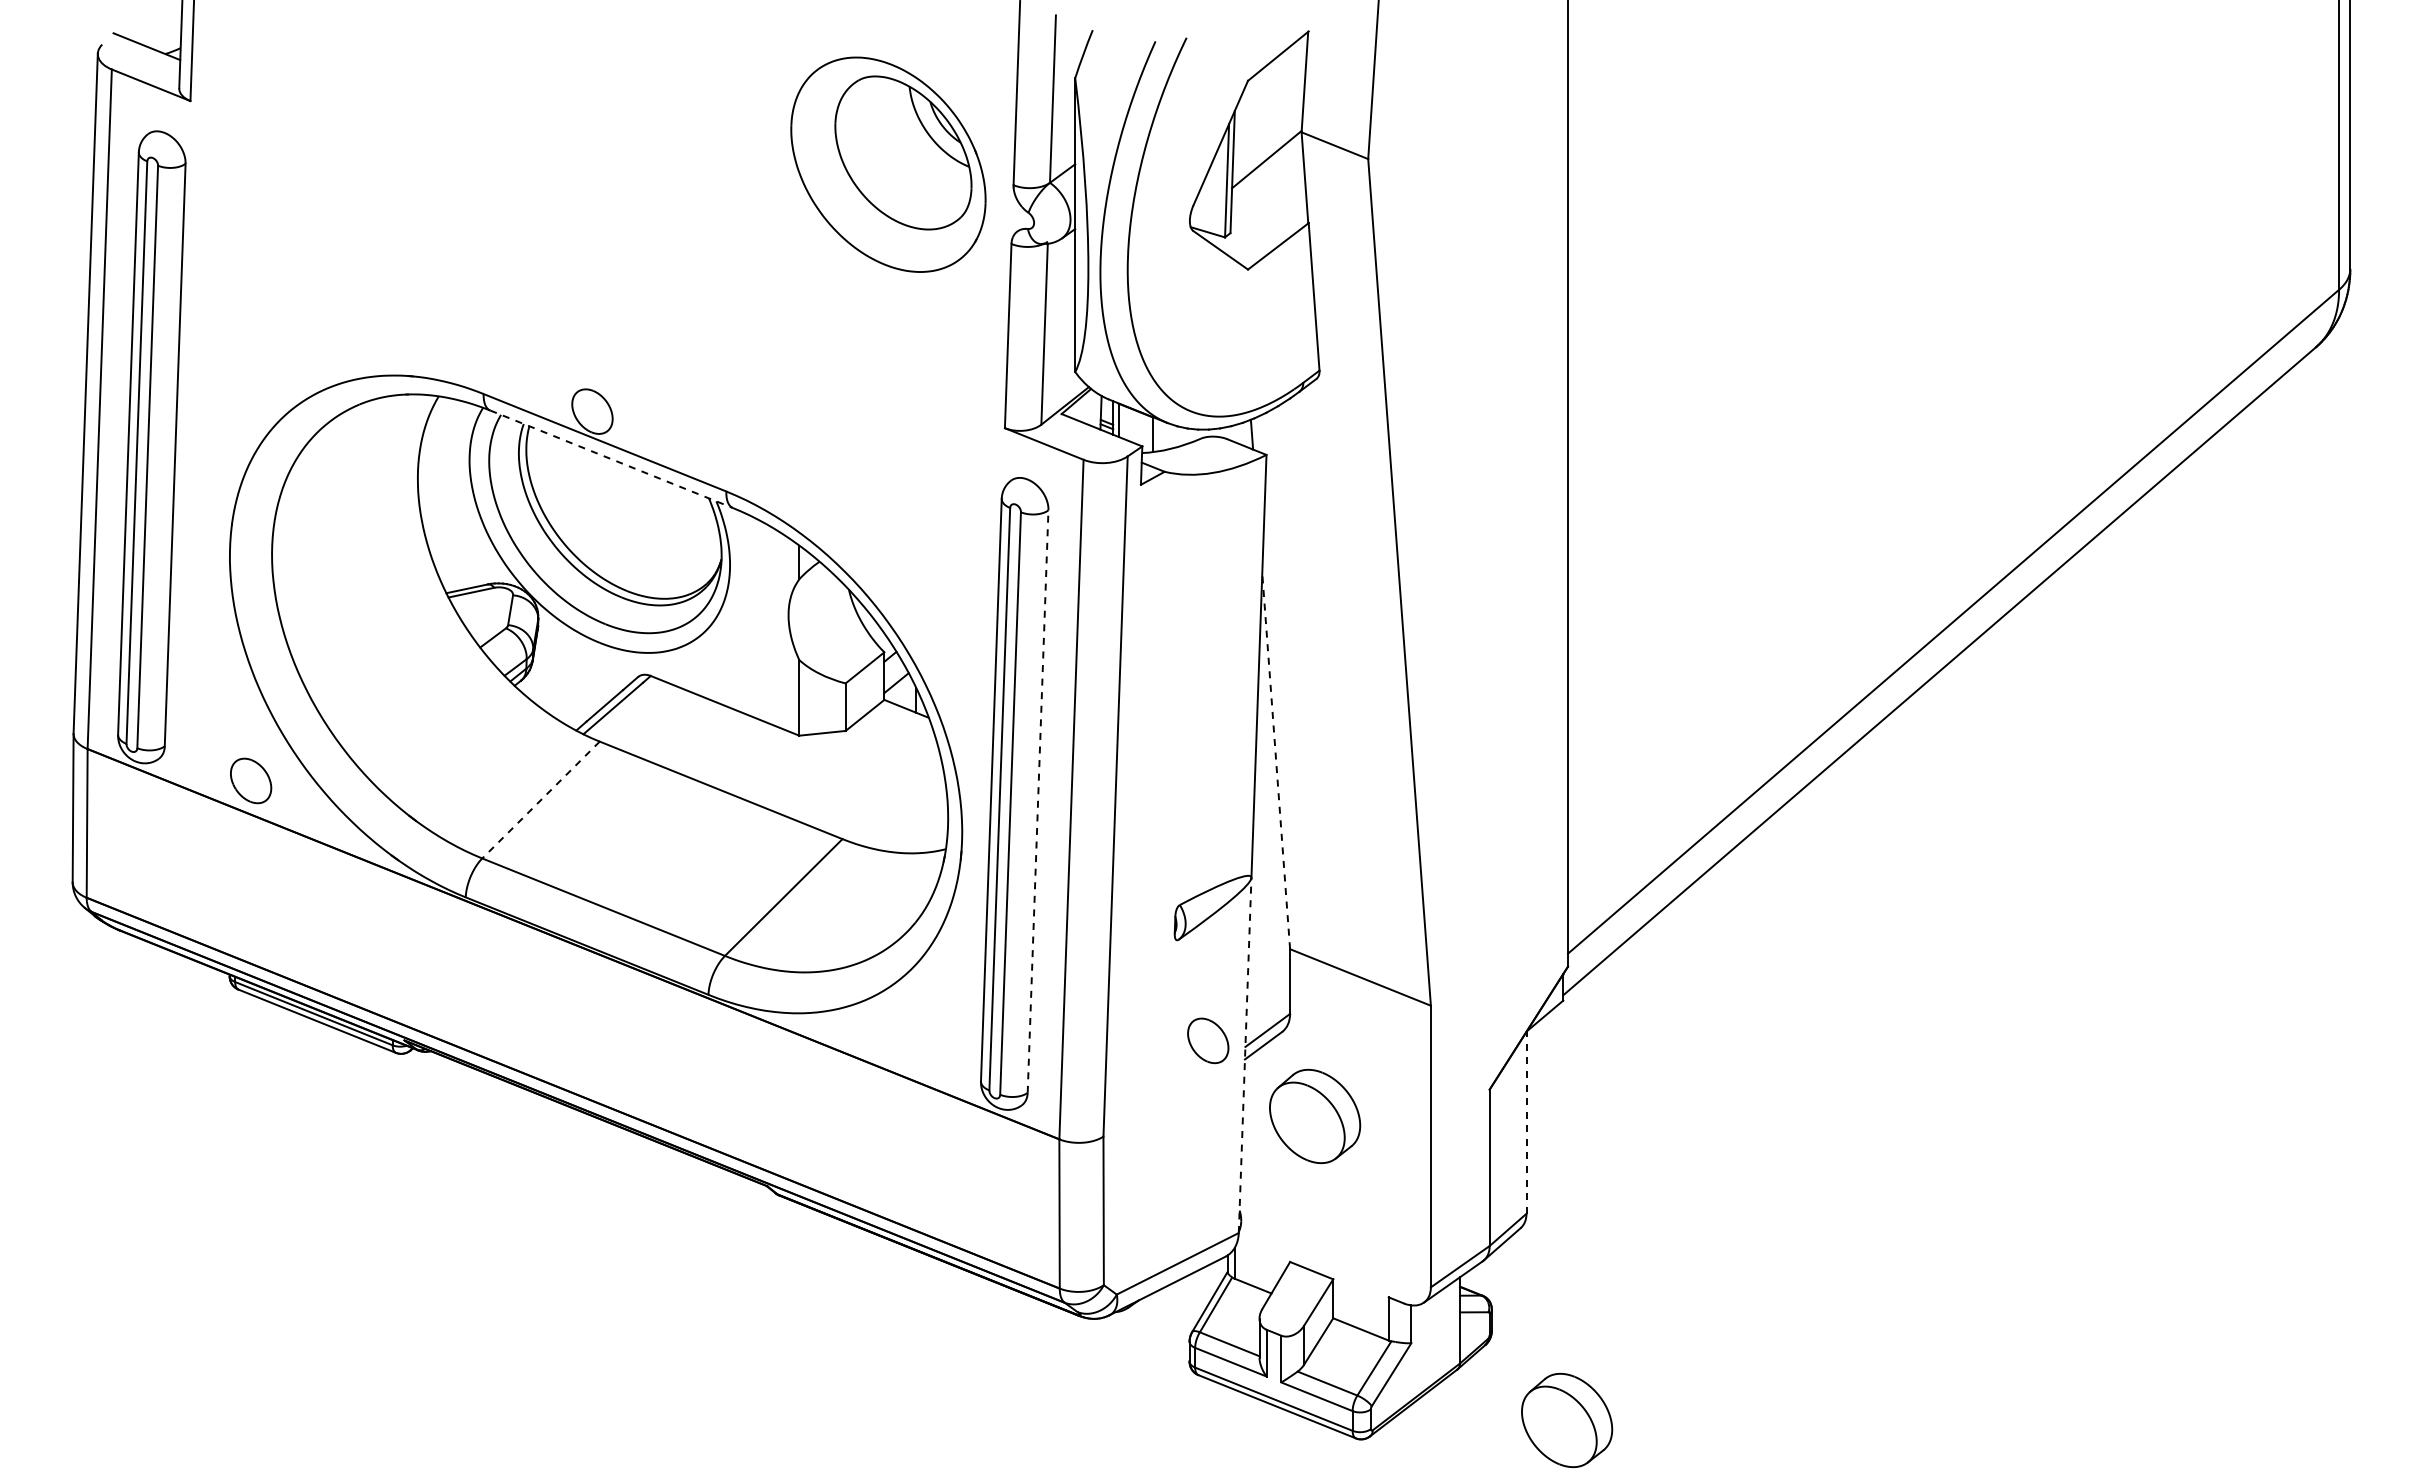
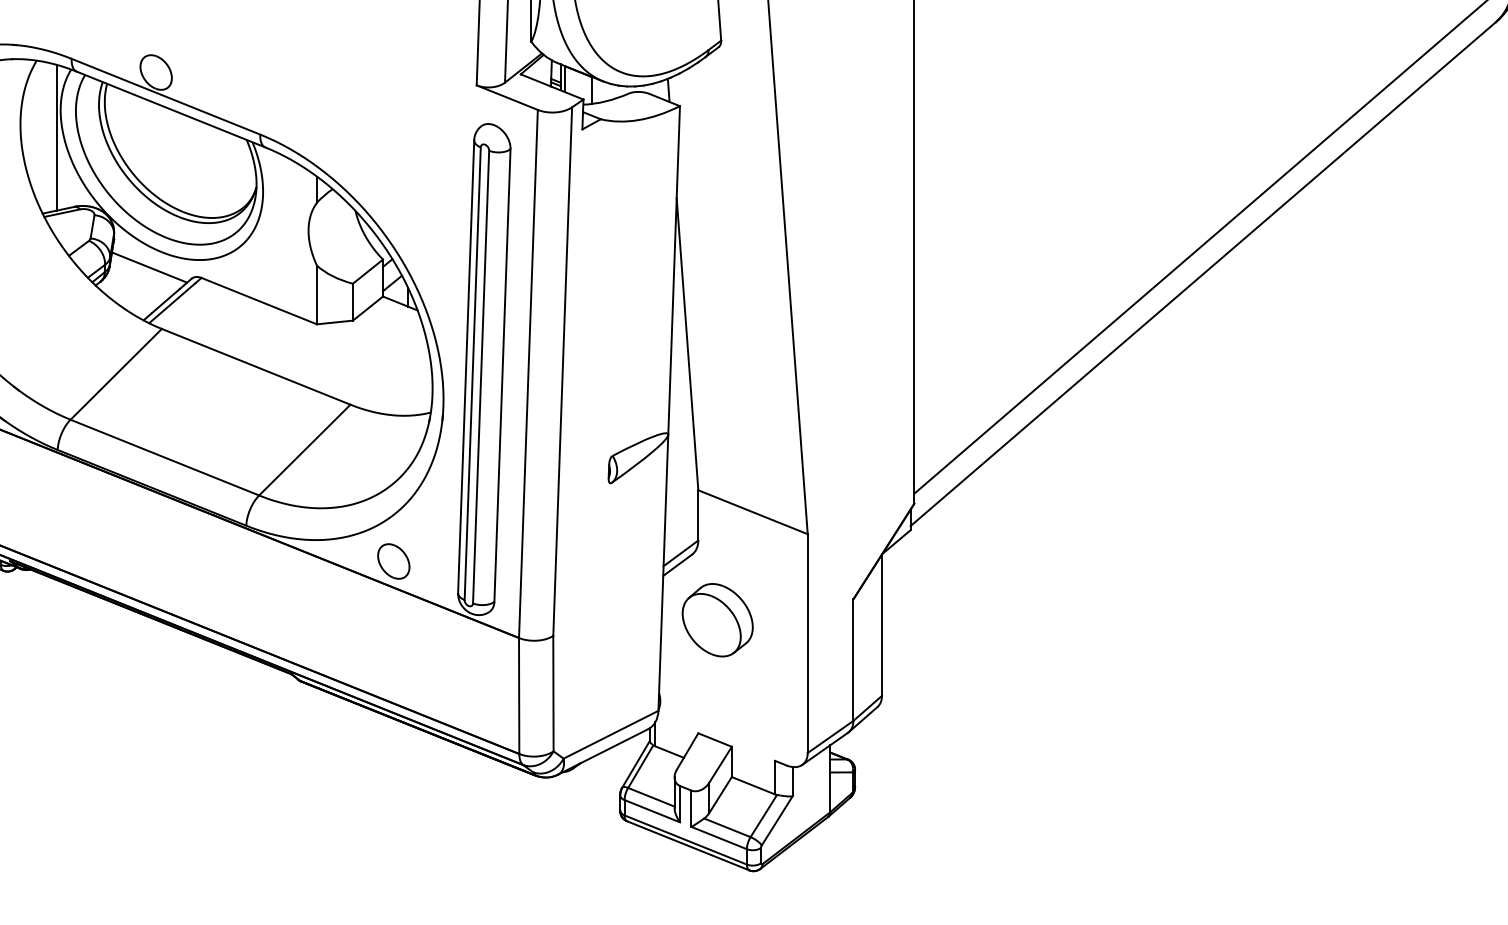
line: (611, 459) -> (170, 109), dashed -> solid
line: (465, 495) -> (57, 137), added
line: (583, 662) -> (149, 267), added
line: (1276, 760) -> (687, 343), dashed -> solid
line: (541, 800) -> (116, 374), dashed -> solid
line: (1038, 801) -> (502, 375), dashed -> solid
part: (1208, 1040) -> (394, 561), moved
line: (1245, 1055) -> (663, 572), dashed -> solid
line: (1526, 1122) -> (882, 624), dashed -> solid
part: (1567, 1419) -> (913, 855), removed

